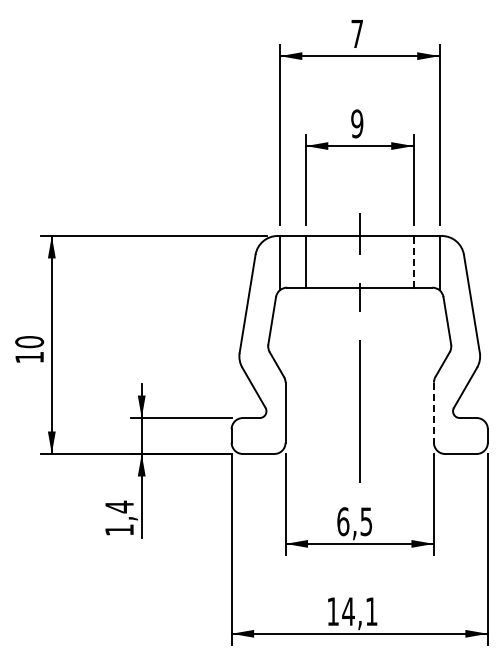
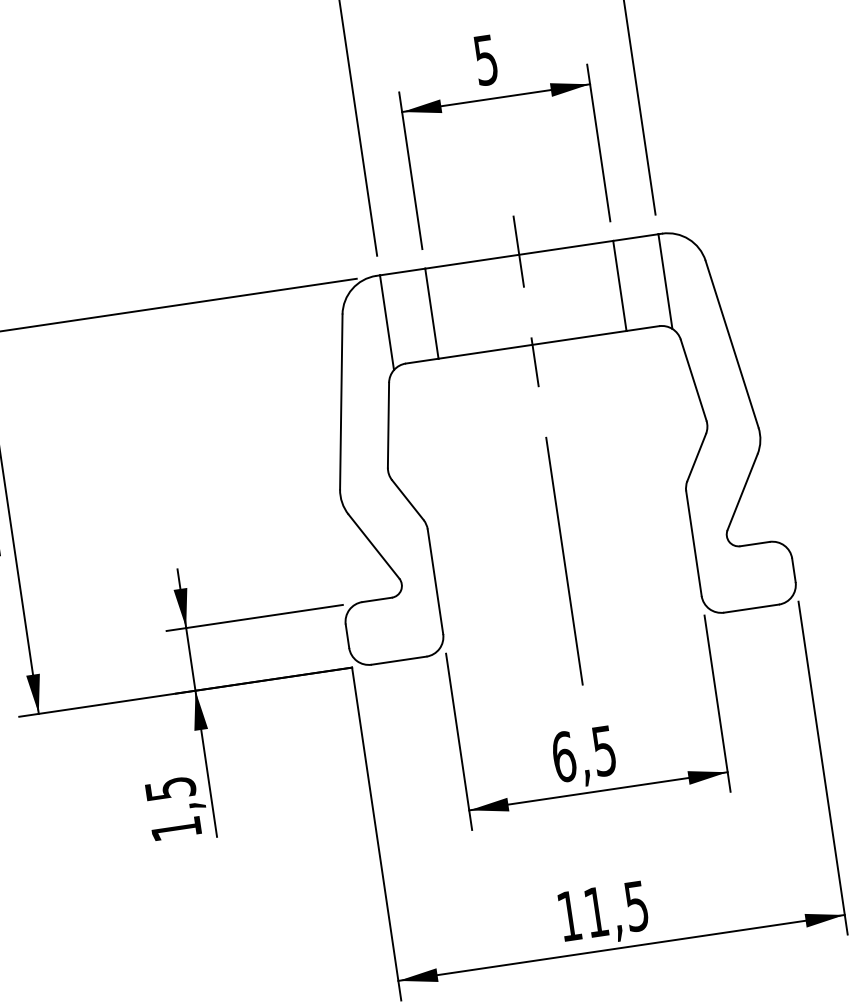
text: (357, 123) -> (486, 59), 9 -> 5
line: (413, 261) -> (619, 285), dashed -> solid
line: (433, 413) -> (693, 545), dashed -> solid
text: (119, 506) -> (170, 787), 1,4 -> 1,5
text: (359, 611) -> (615, 909), 14,1 -> 11,5

